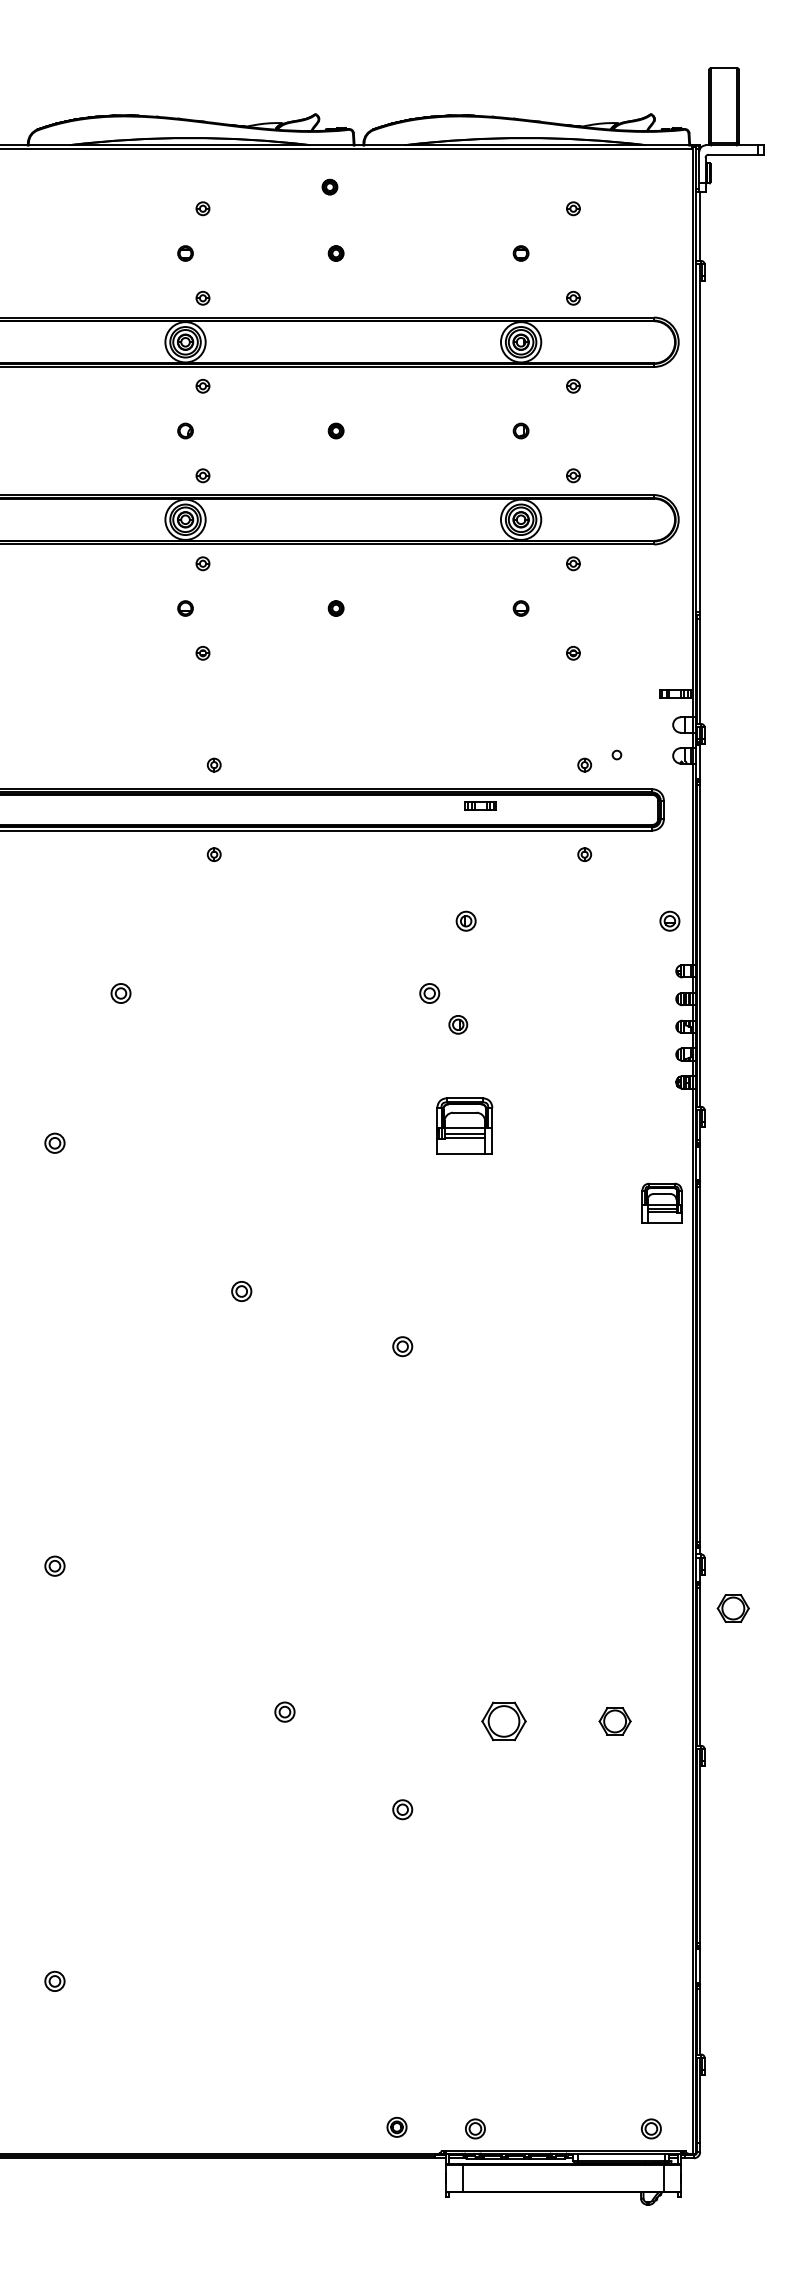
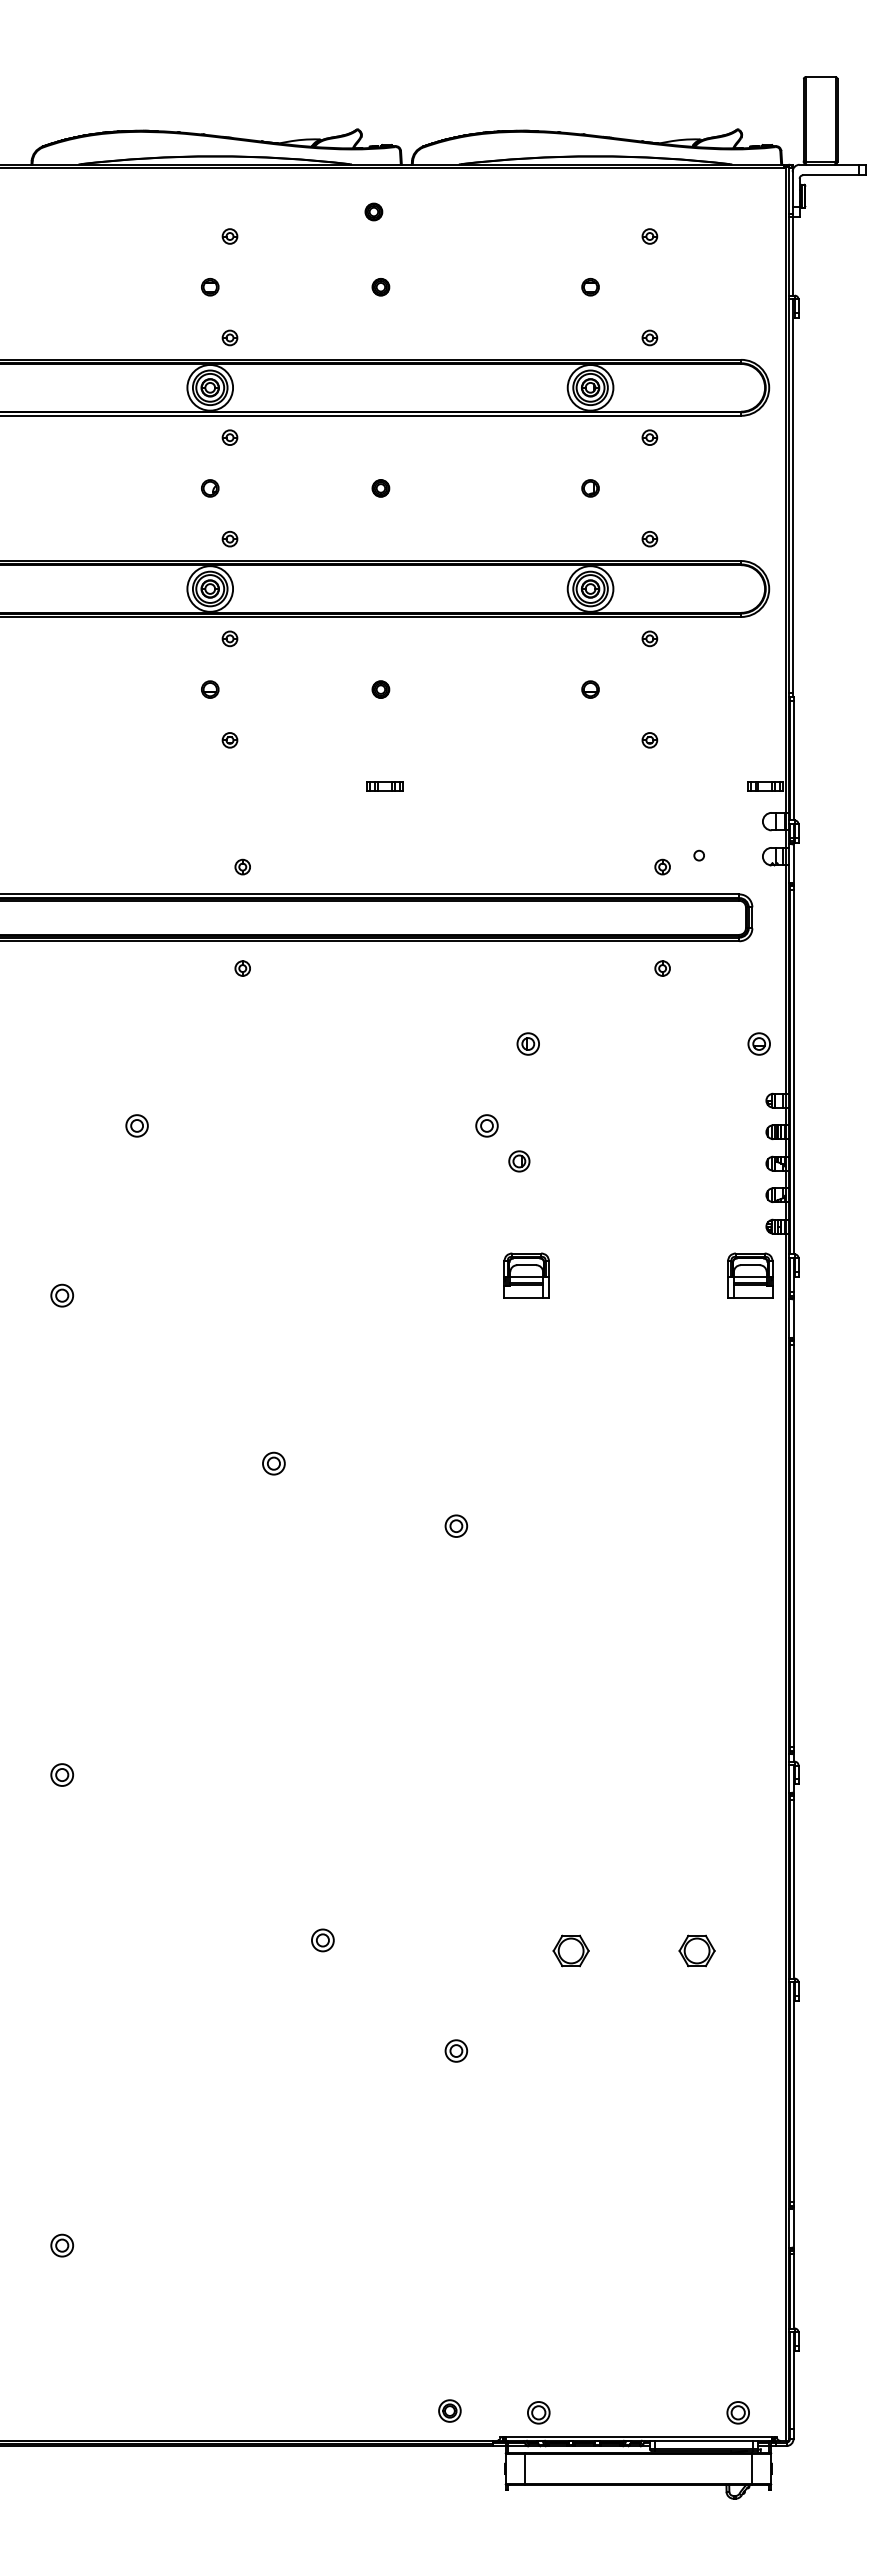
part: (480, 806) -> (384, 786), moved
part: (464, 1125) -> (526, 1275), size x0.71
part: (662, 1203) -> (750, 1275), moved
part: (732, 1608) -> (830, 1822), removed
part: (503, 1721) -> (570, 1950), size x0.71

